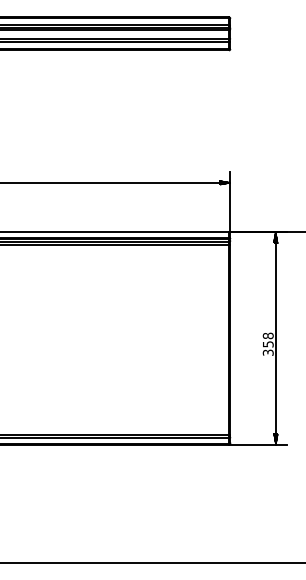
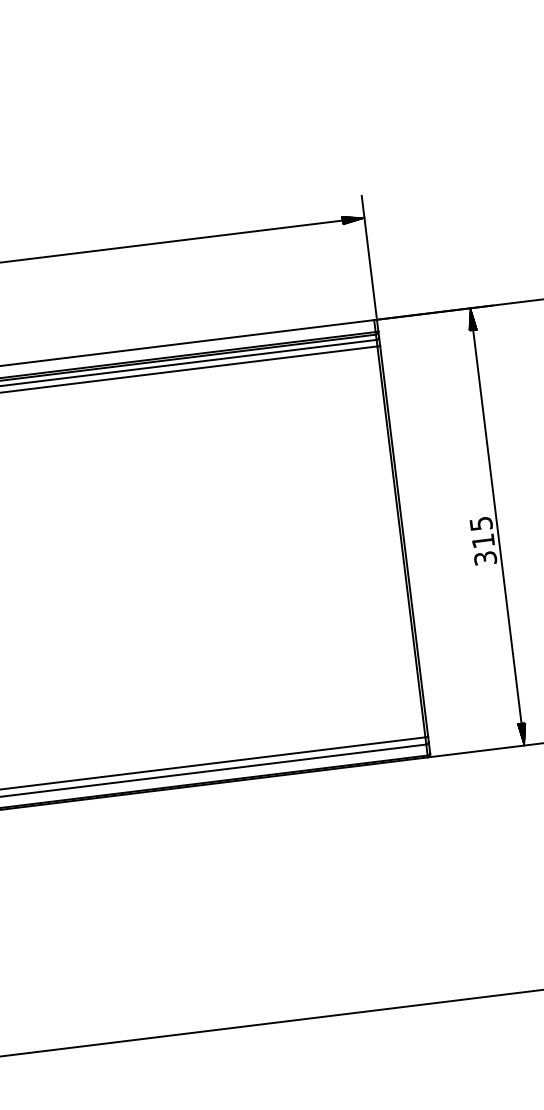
text: (267, 339) -> (480, 531), 358 -> 315

